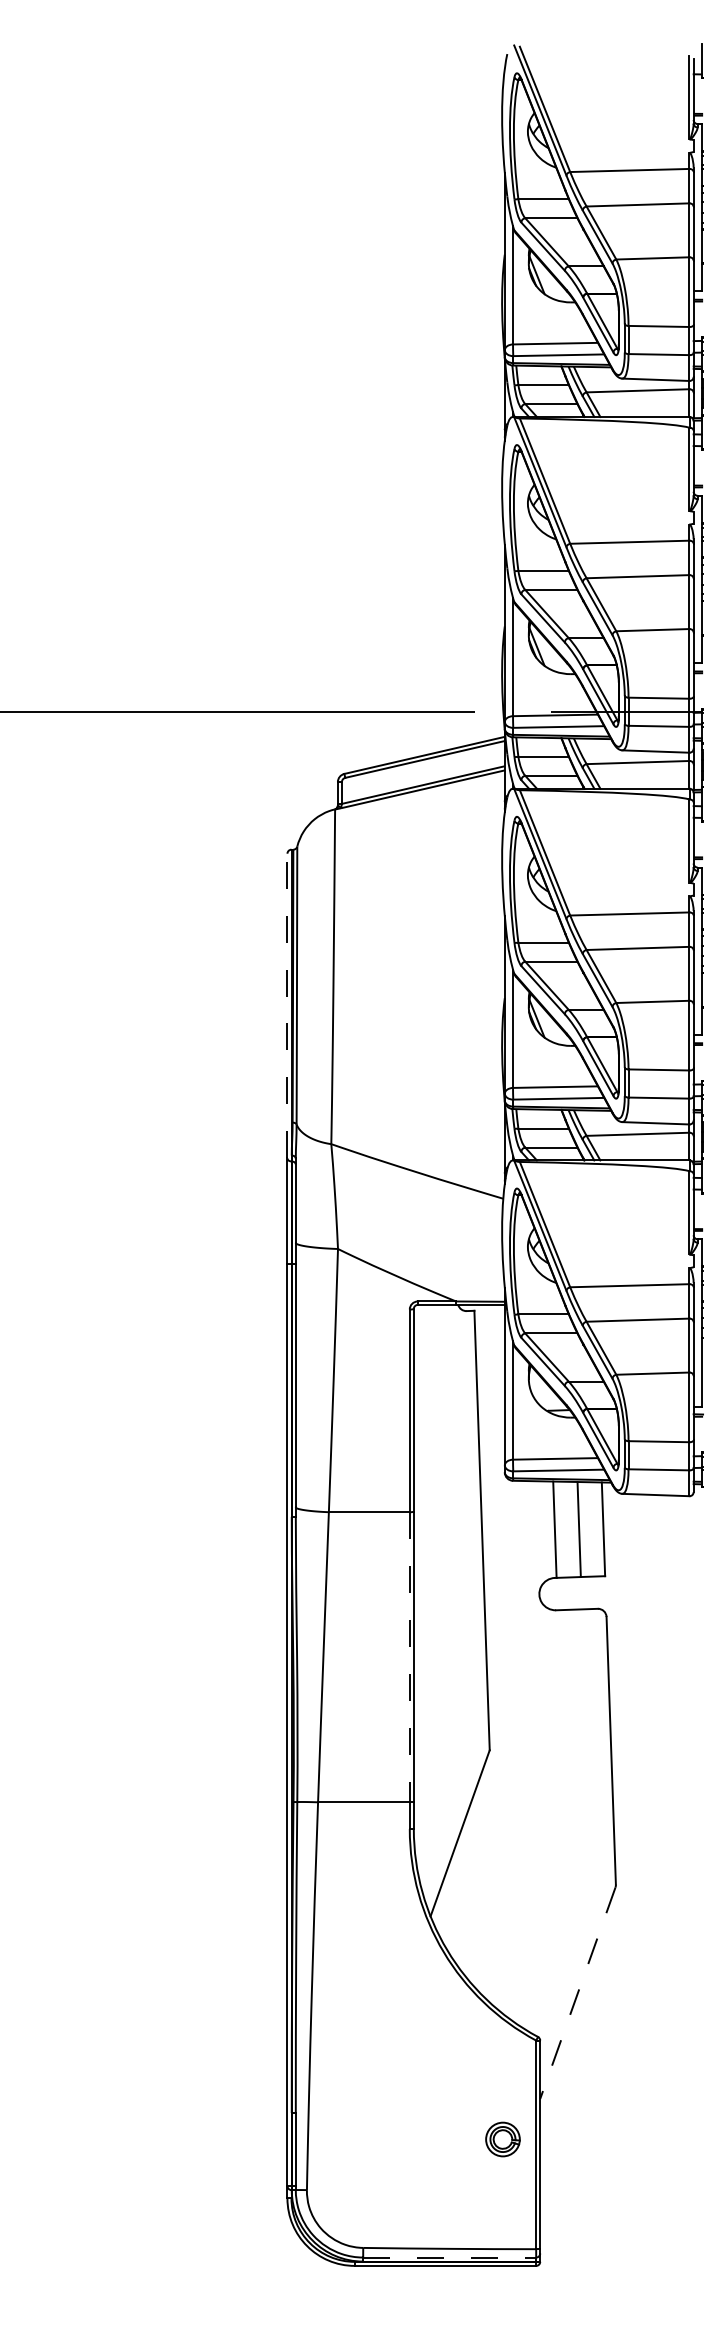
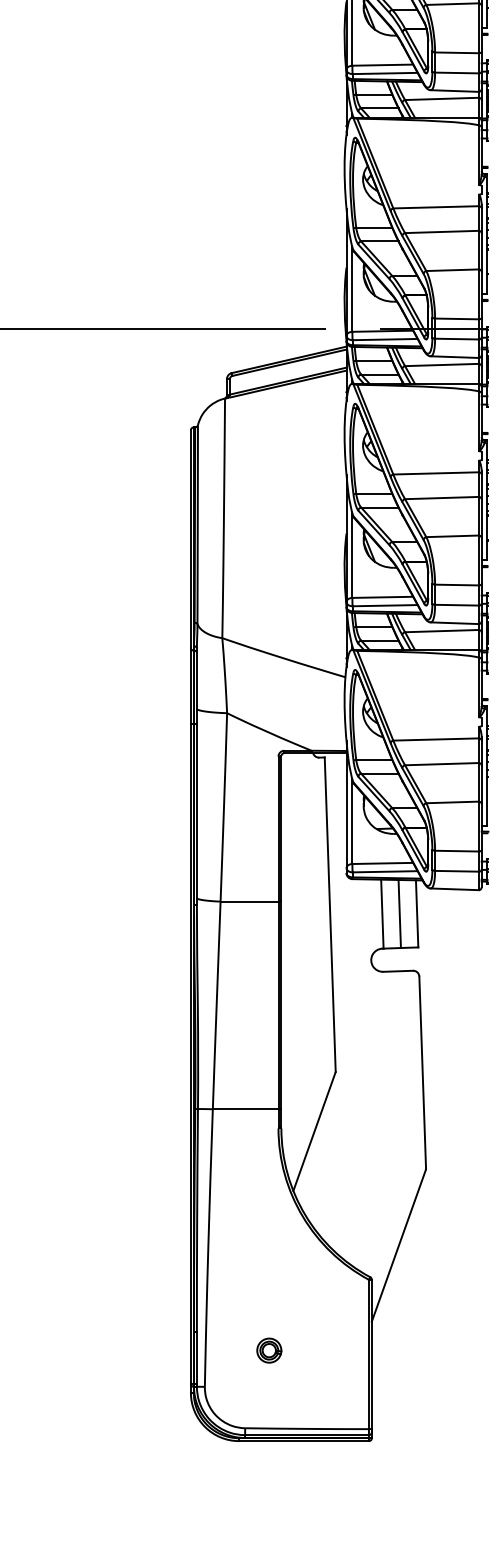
line: (287, 1005) -> (190, 538), dashed -> solid
line: (409, 1657) -> (278, 1005), dashed -> solid
line: (577, 1993) -> (398, 1246), dashed -> solid
part: (502, 2139) -> (268, 1350), moved
line: (450, 2257) -> (307, 1435), dashed -> solid

